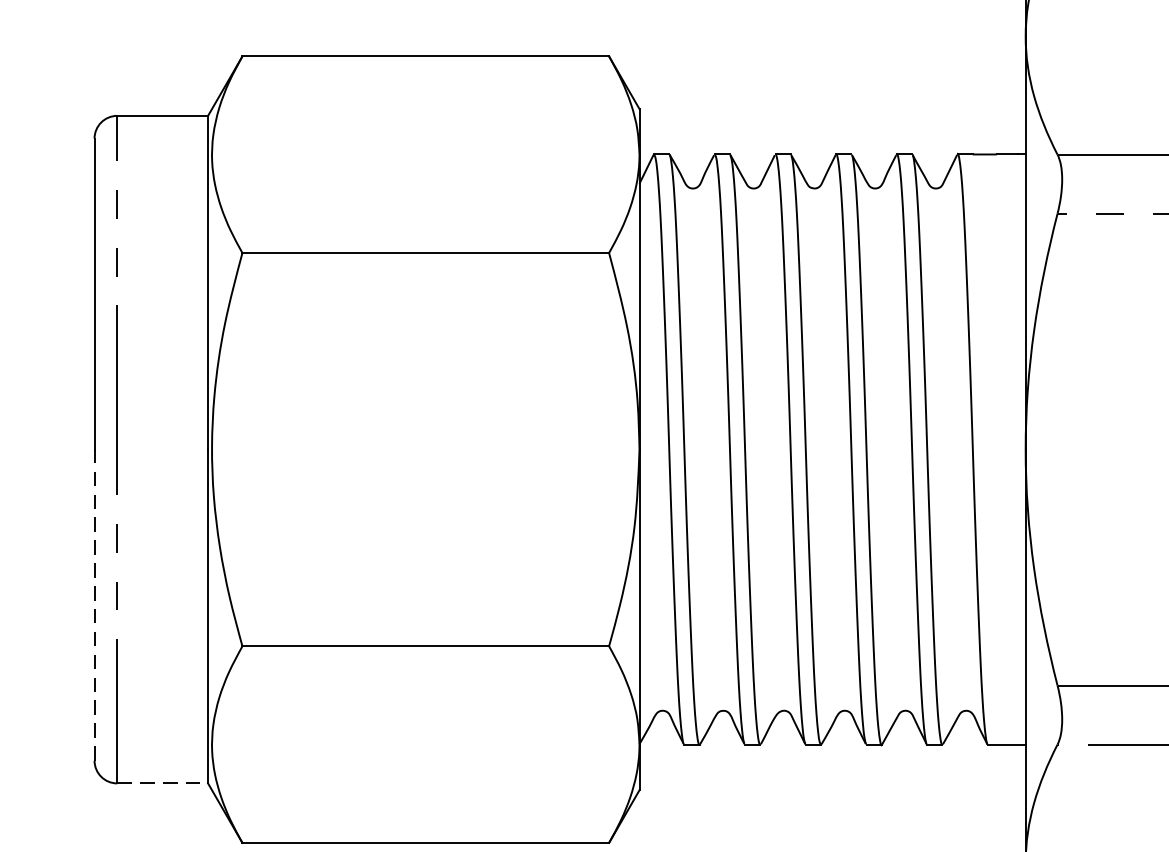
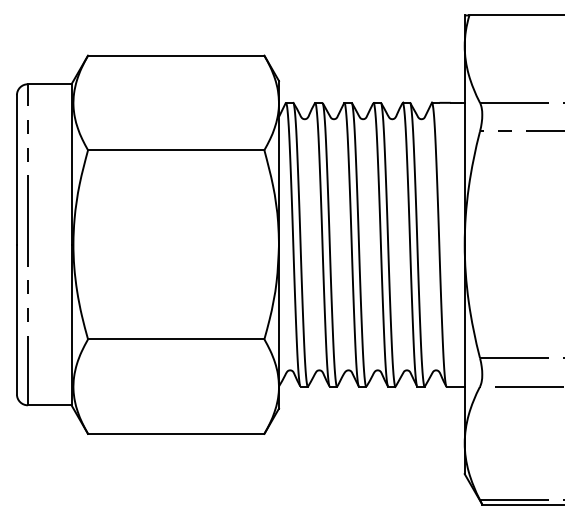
line: (93, 604) -> (16, 319), dashed -> solid
line: (162, 783) -> (49, 405), dashed -> solid

